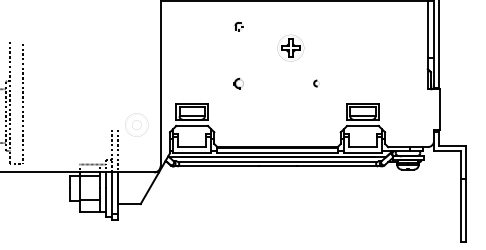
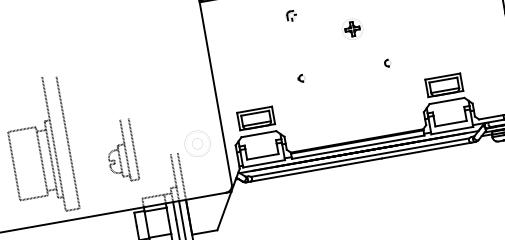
part: (290, 47) -> (351, 28), size x0.71
part: (238, 83) -> (301, 78), size x0.62
part: (67, 119) -> (120, 151), added

